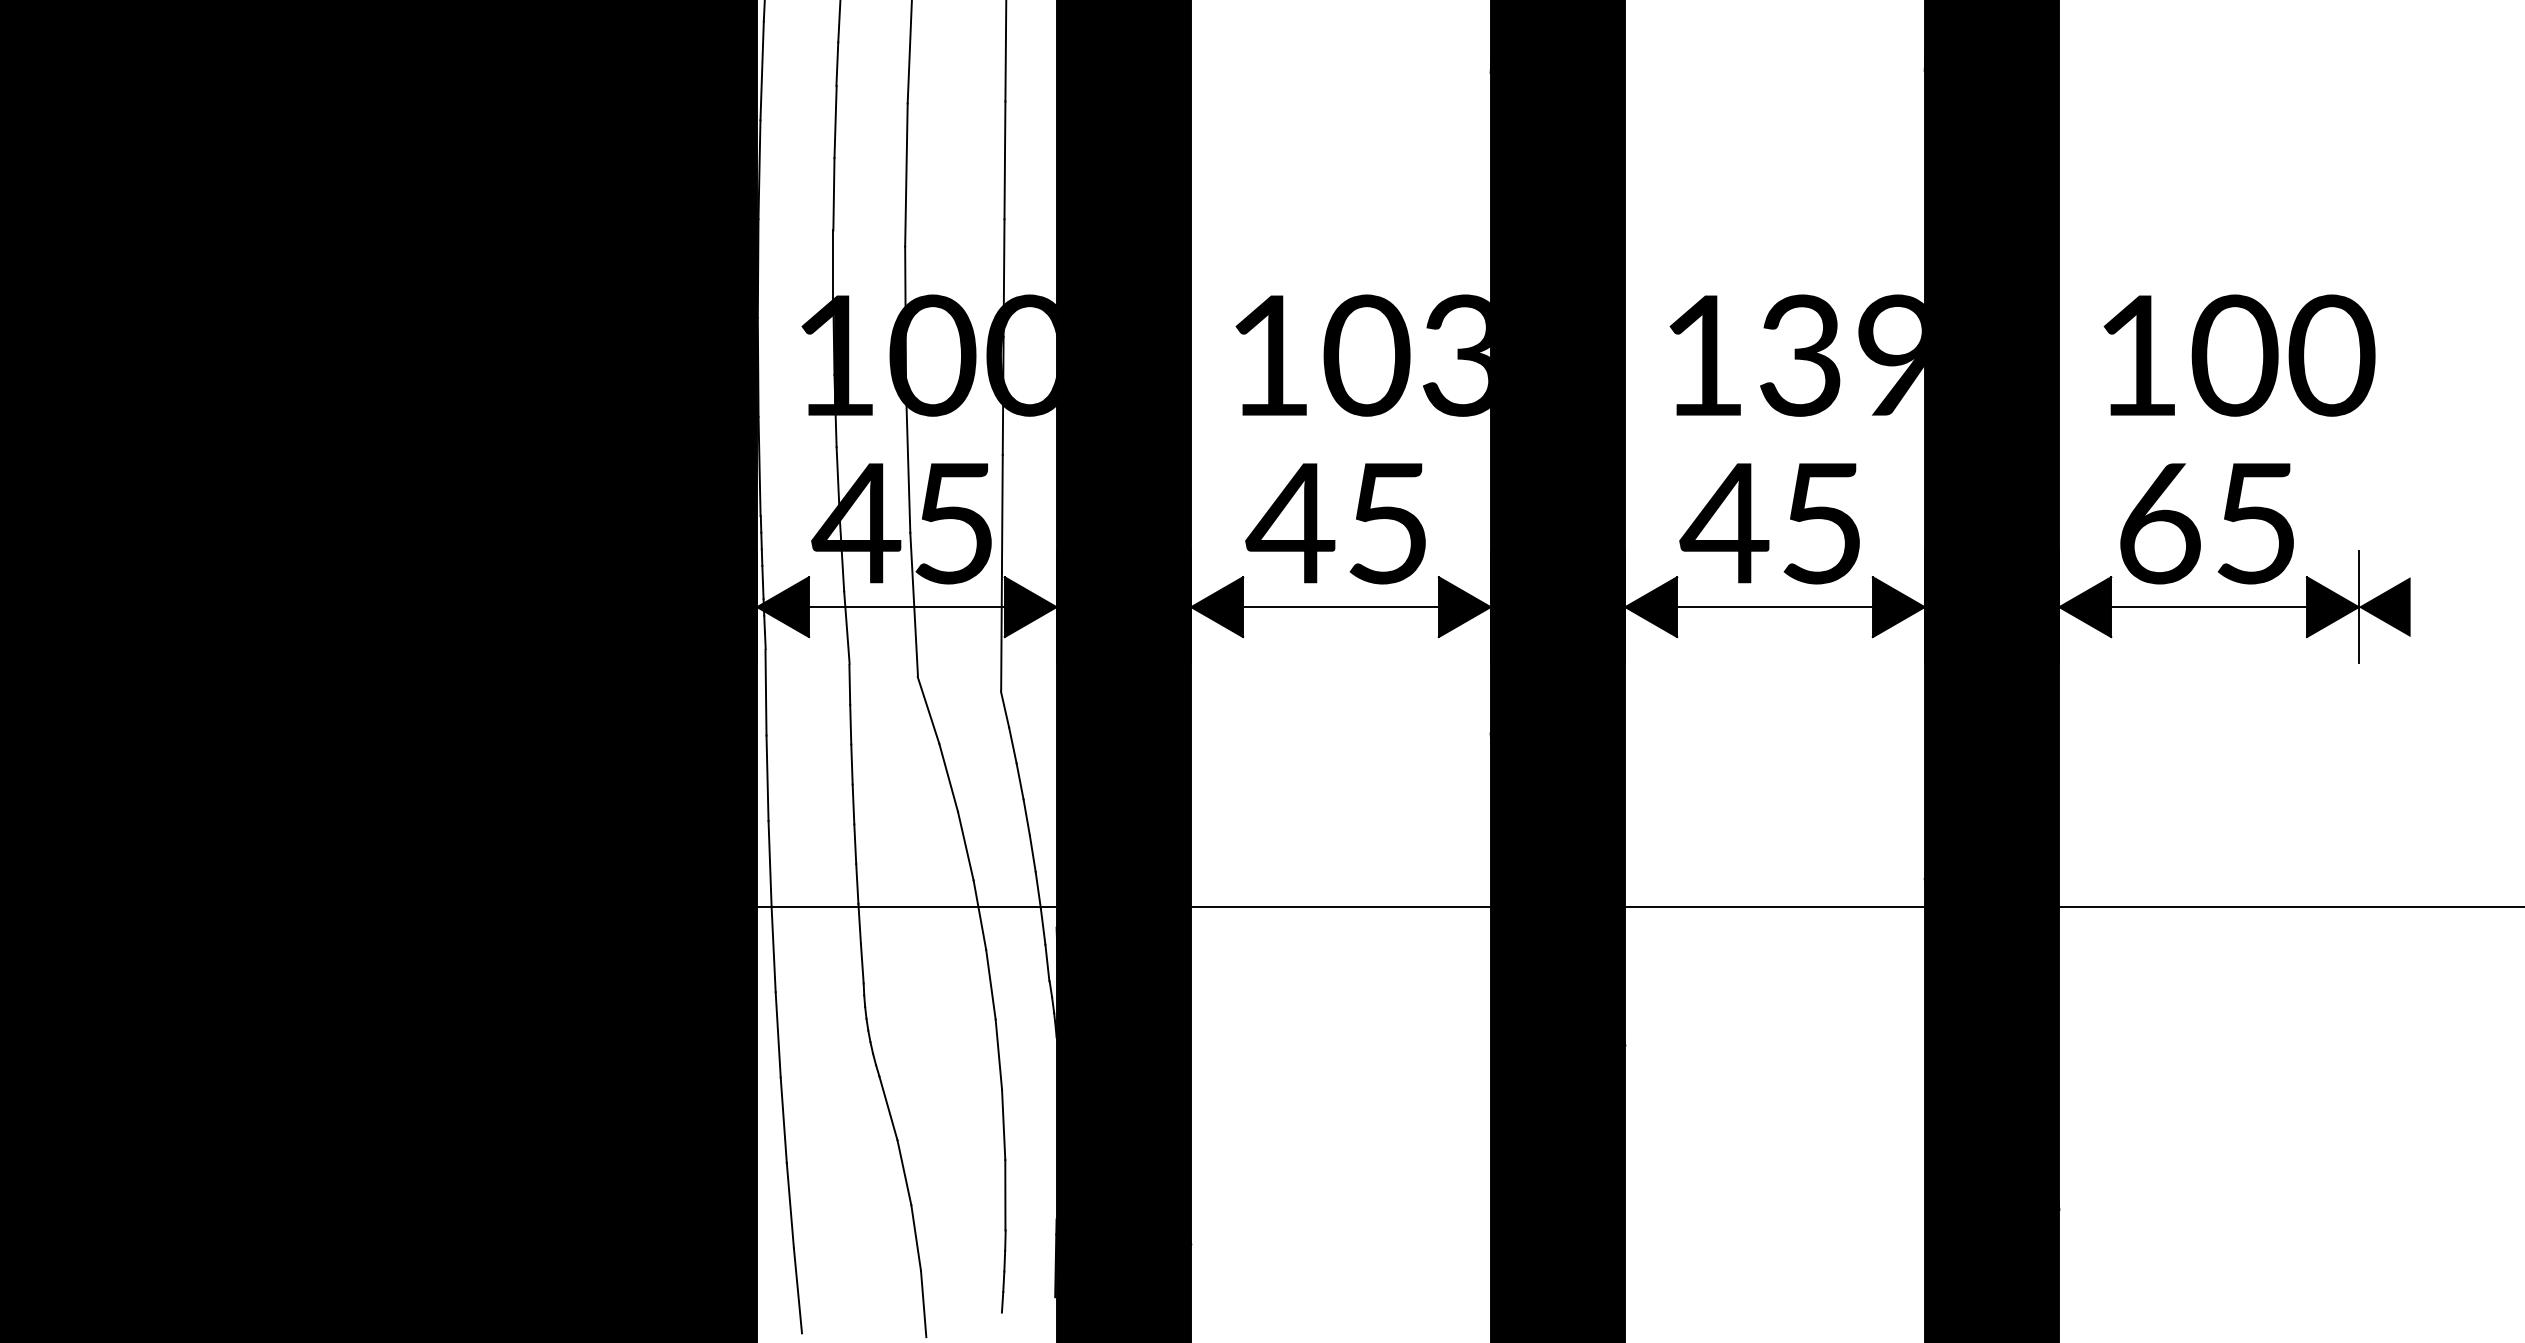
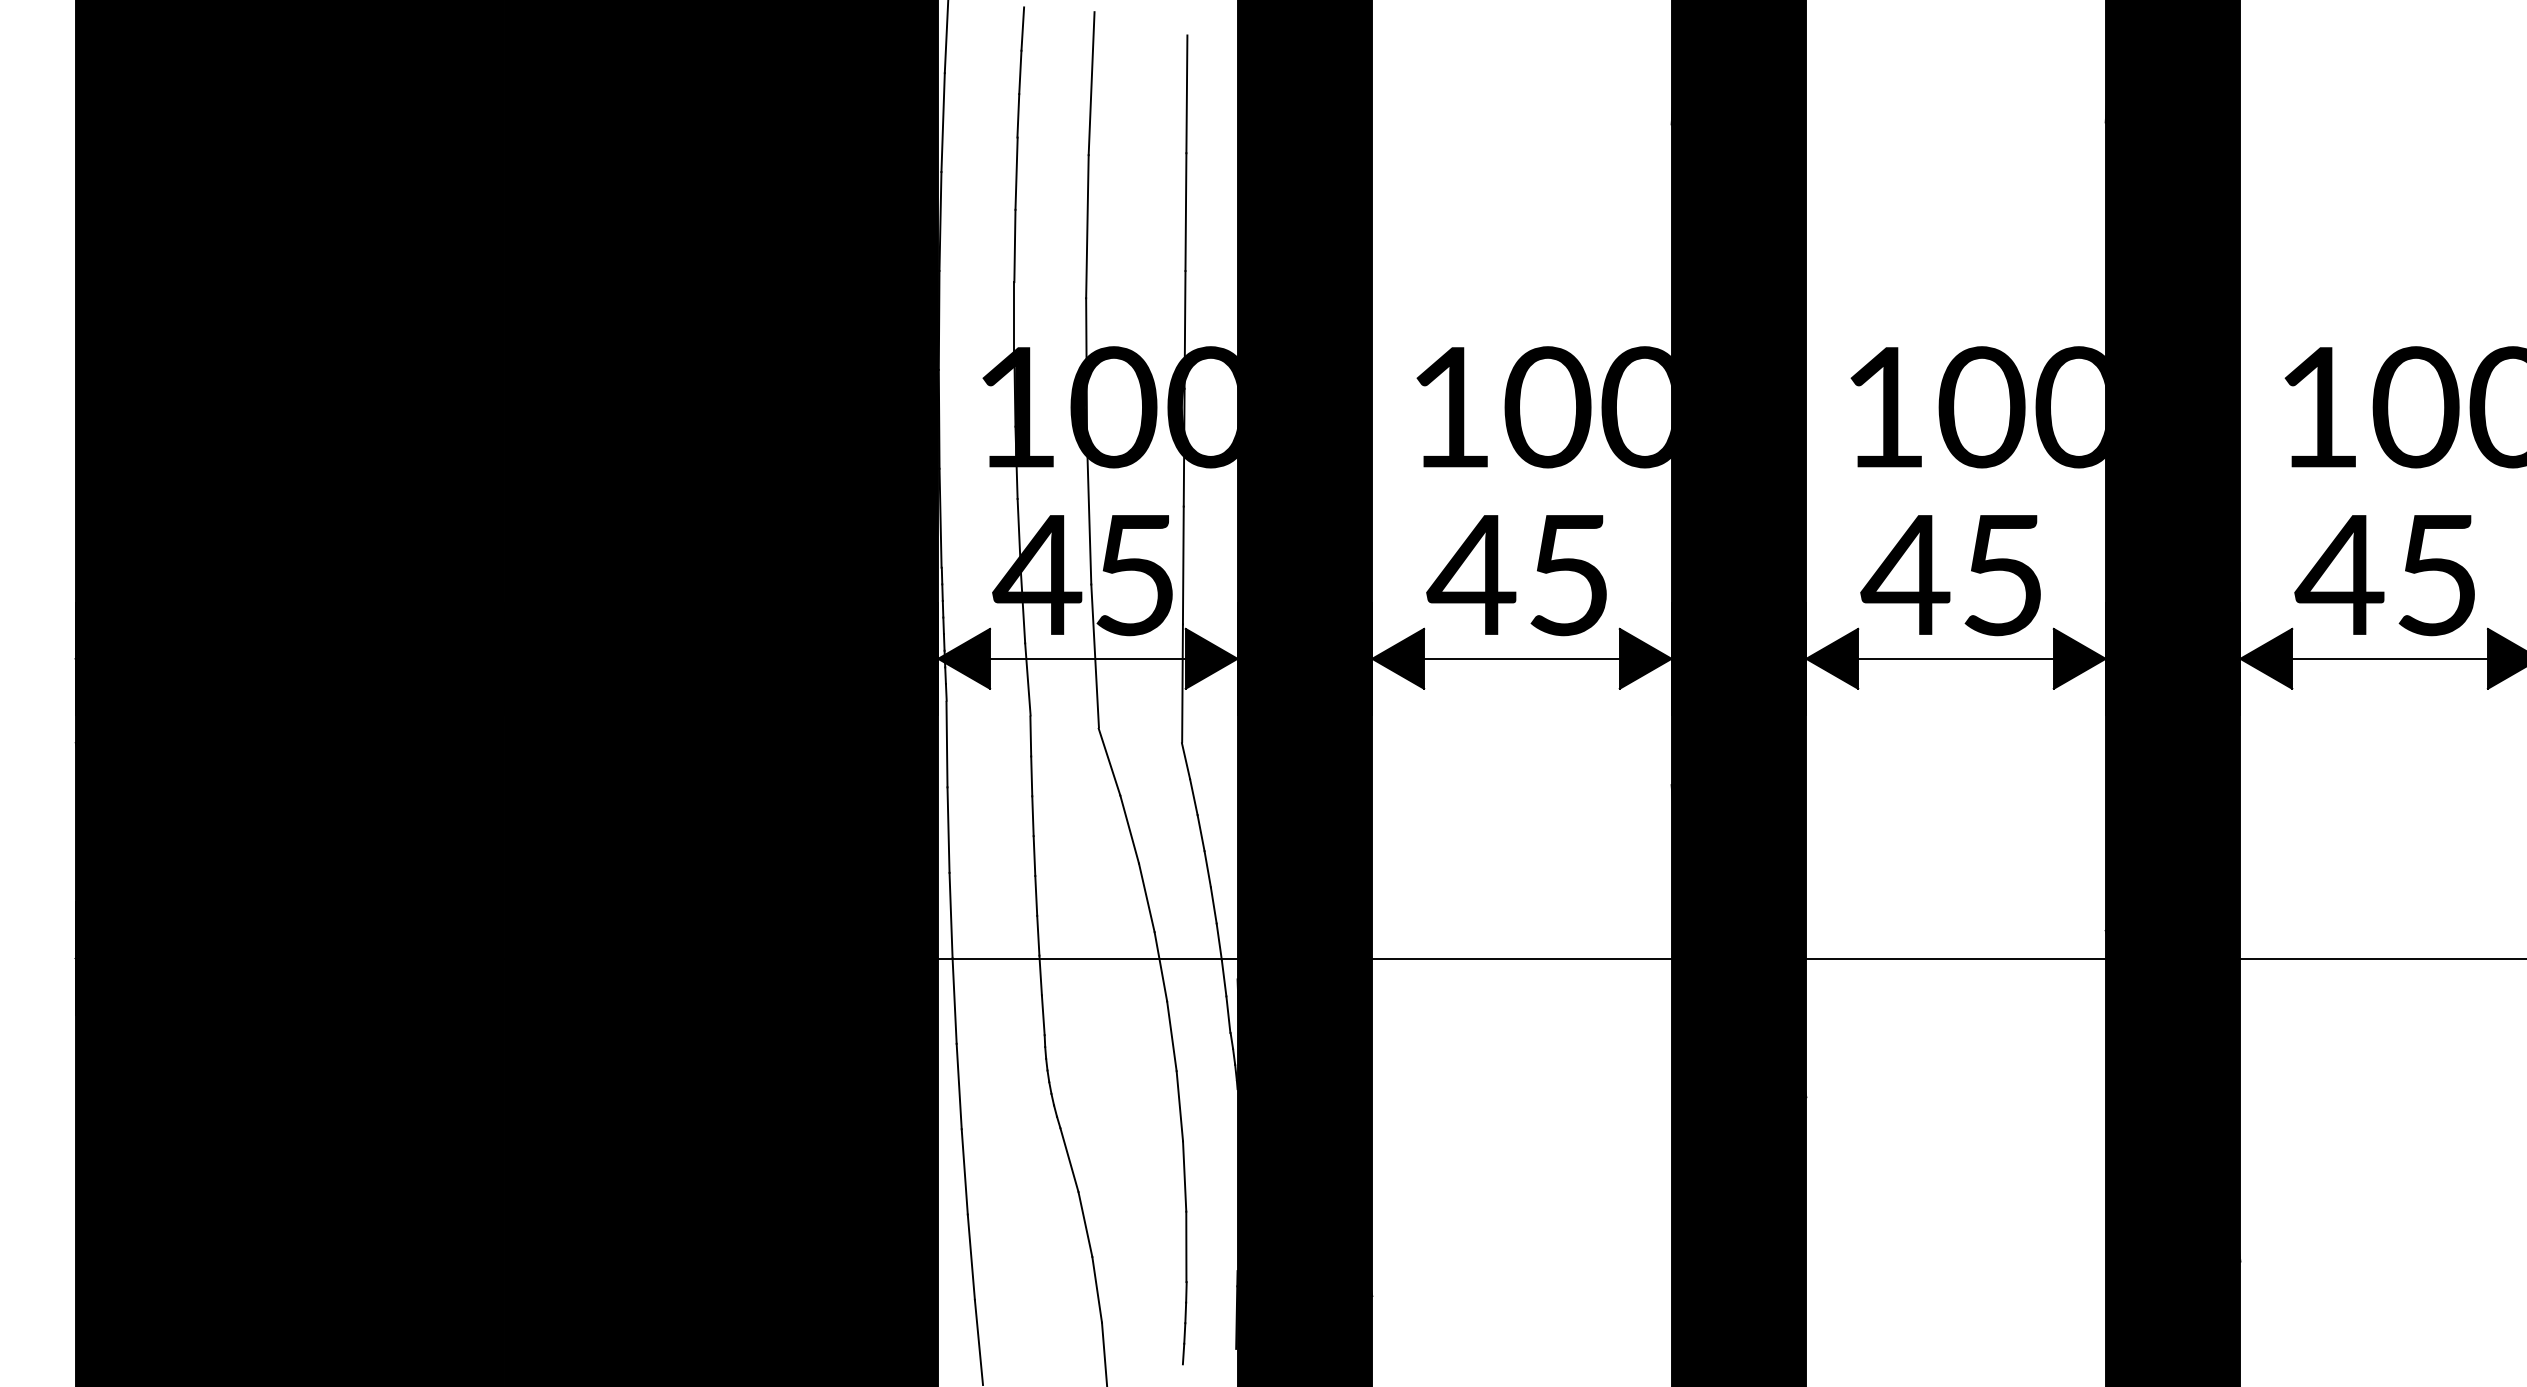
text: (1454, 355) -> (1635, 407), 103 -> 100
text: (1840, 355) -> (2021, 407), 139 -> 100
text: (2158, 523) -> (2339, 575), 65 -> 45

